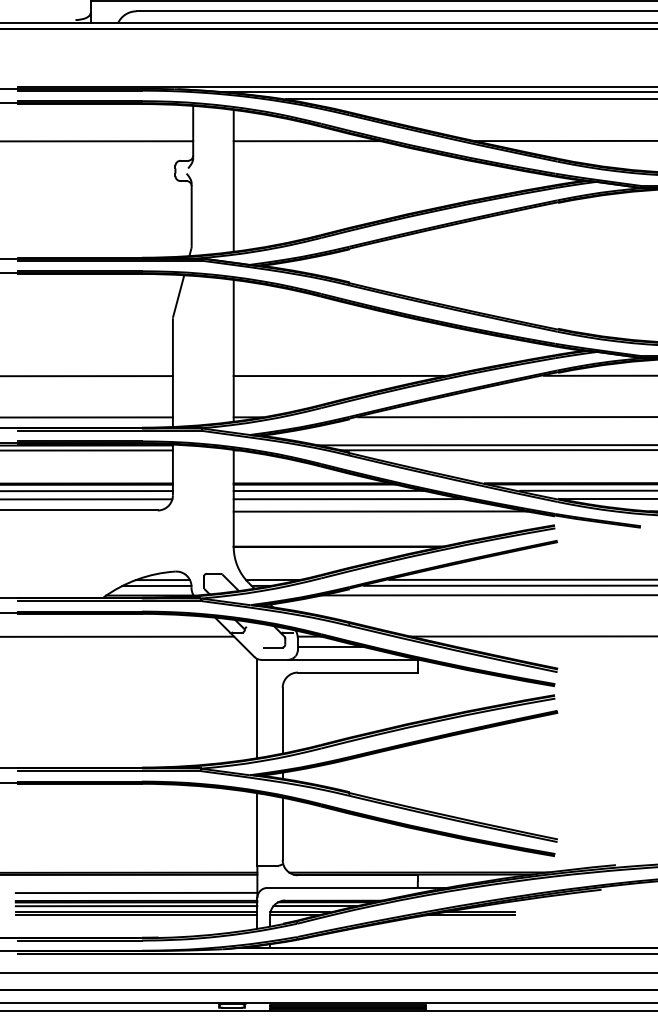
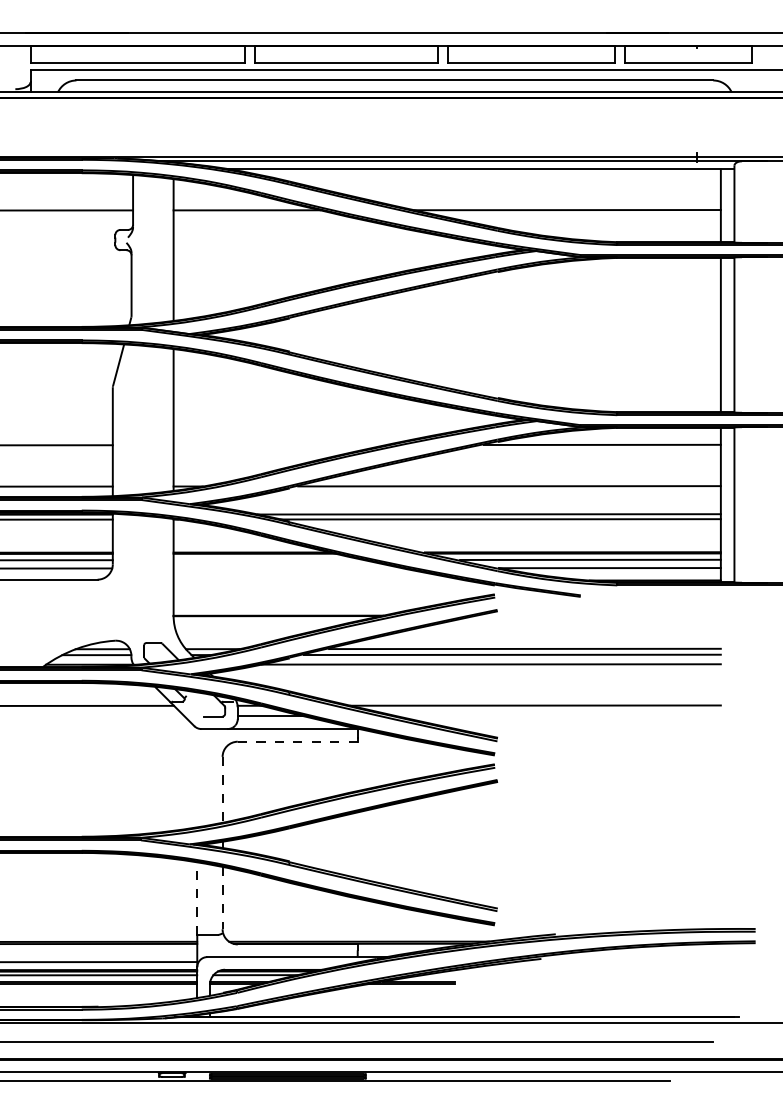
line: (339, 376) -> (279, 445), removed
line: (328, 491) -> (268, 560), removed
line: (347, 499) -> (287, 568), removed
line: (380, 511) -> (320, 580), removed
line: (357, 672) -> (297, 741), solid -> dashed
line: (257, 708) -> (197, 777), removed
line: (282, 720) -> (222, 789), solid -> dashed
line: (257, 829) -> (197, 898), solid -> dashed
line: (282, 829) -> (222, 898), solid -> dashed

